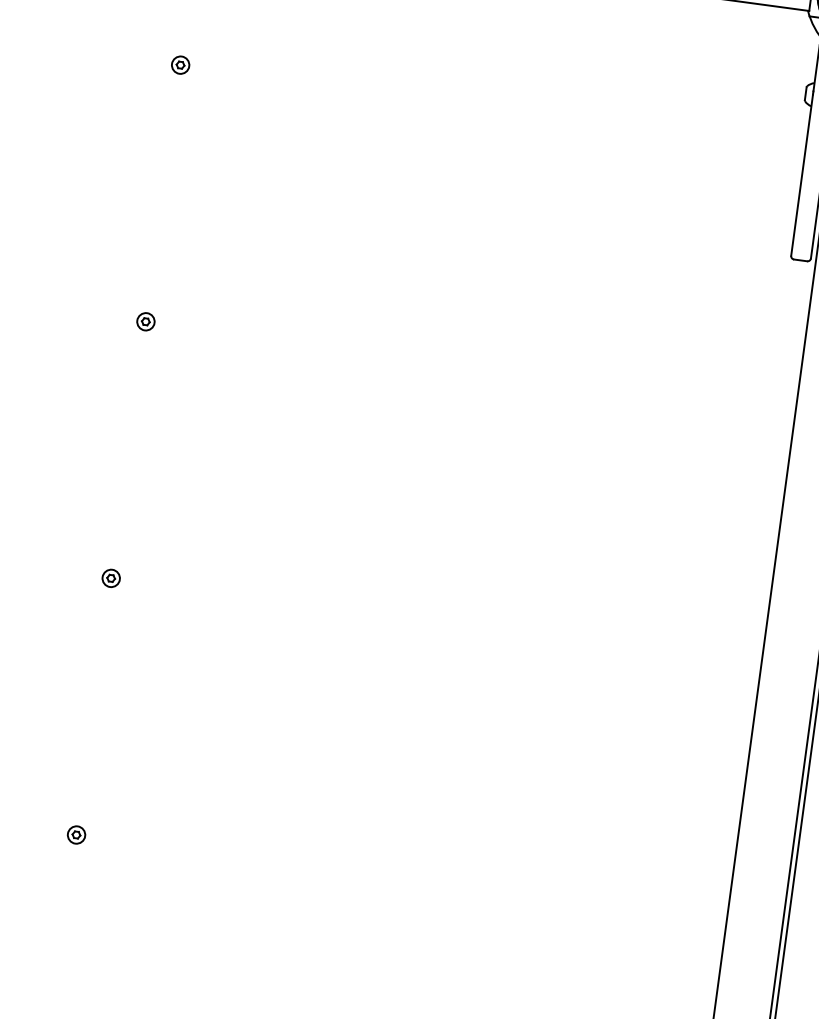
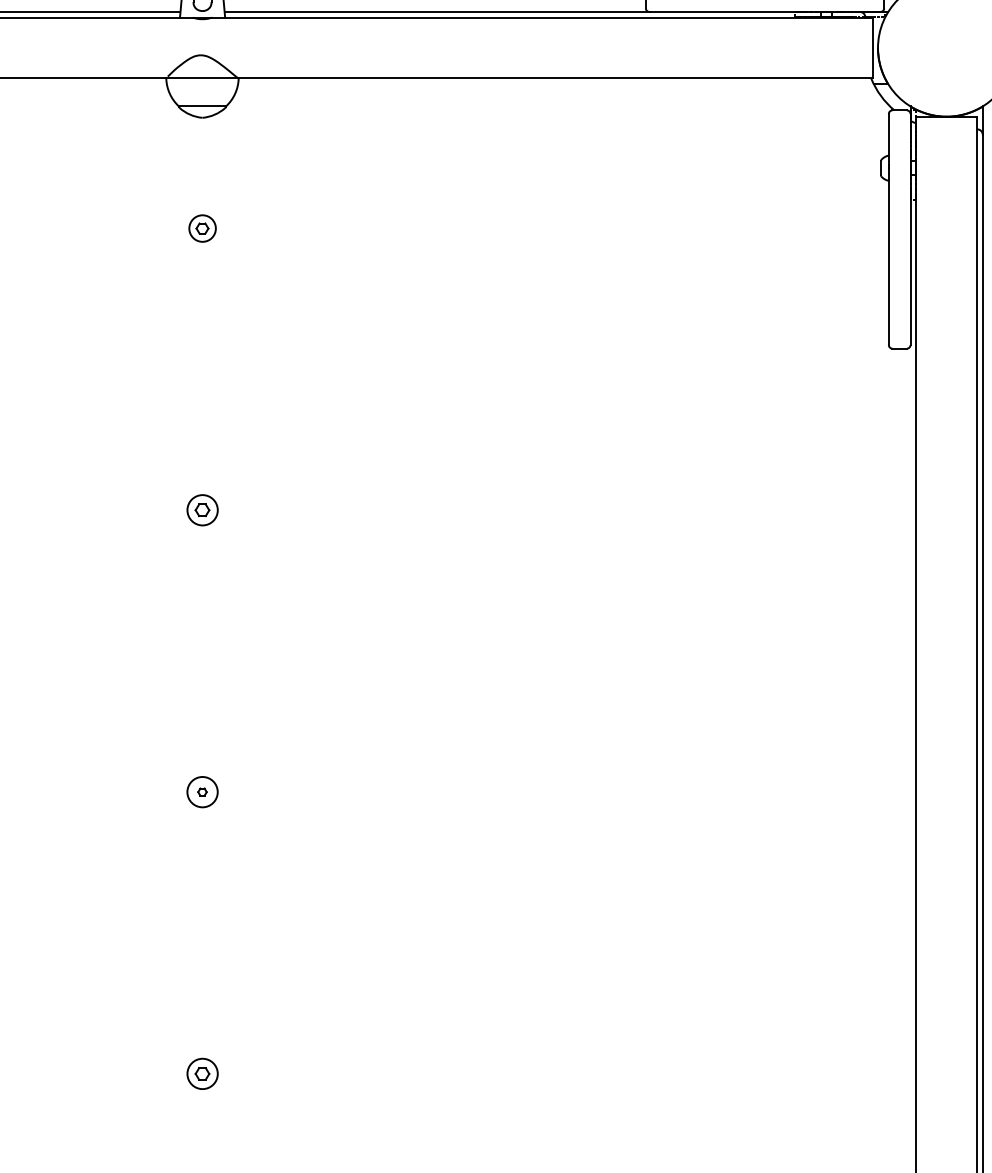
part: (180, 65) -> (202, 228), size x1.4
part: (145, 321) -> (202, 510), size x1.6
circle: (111, 577) -> (202, 791), size x1.6
part: (76, 834) -> (202, 1073), size x1.6

